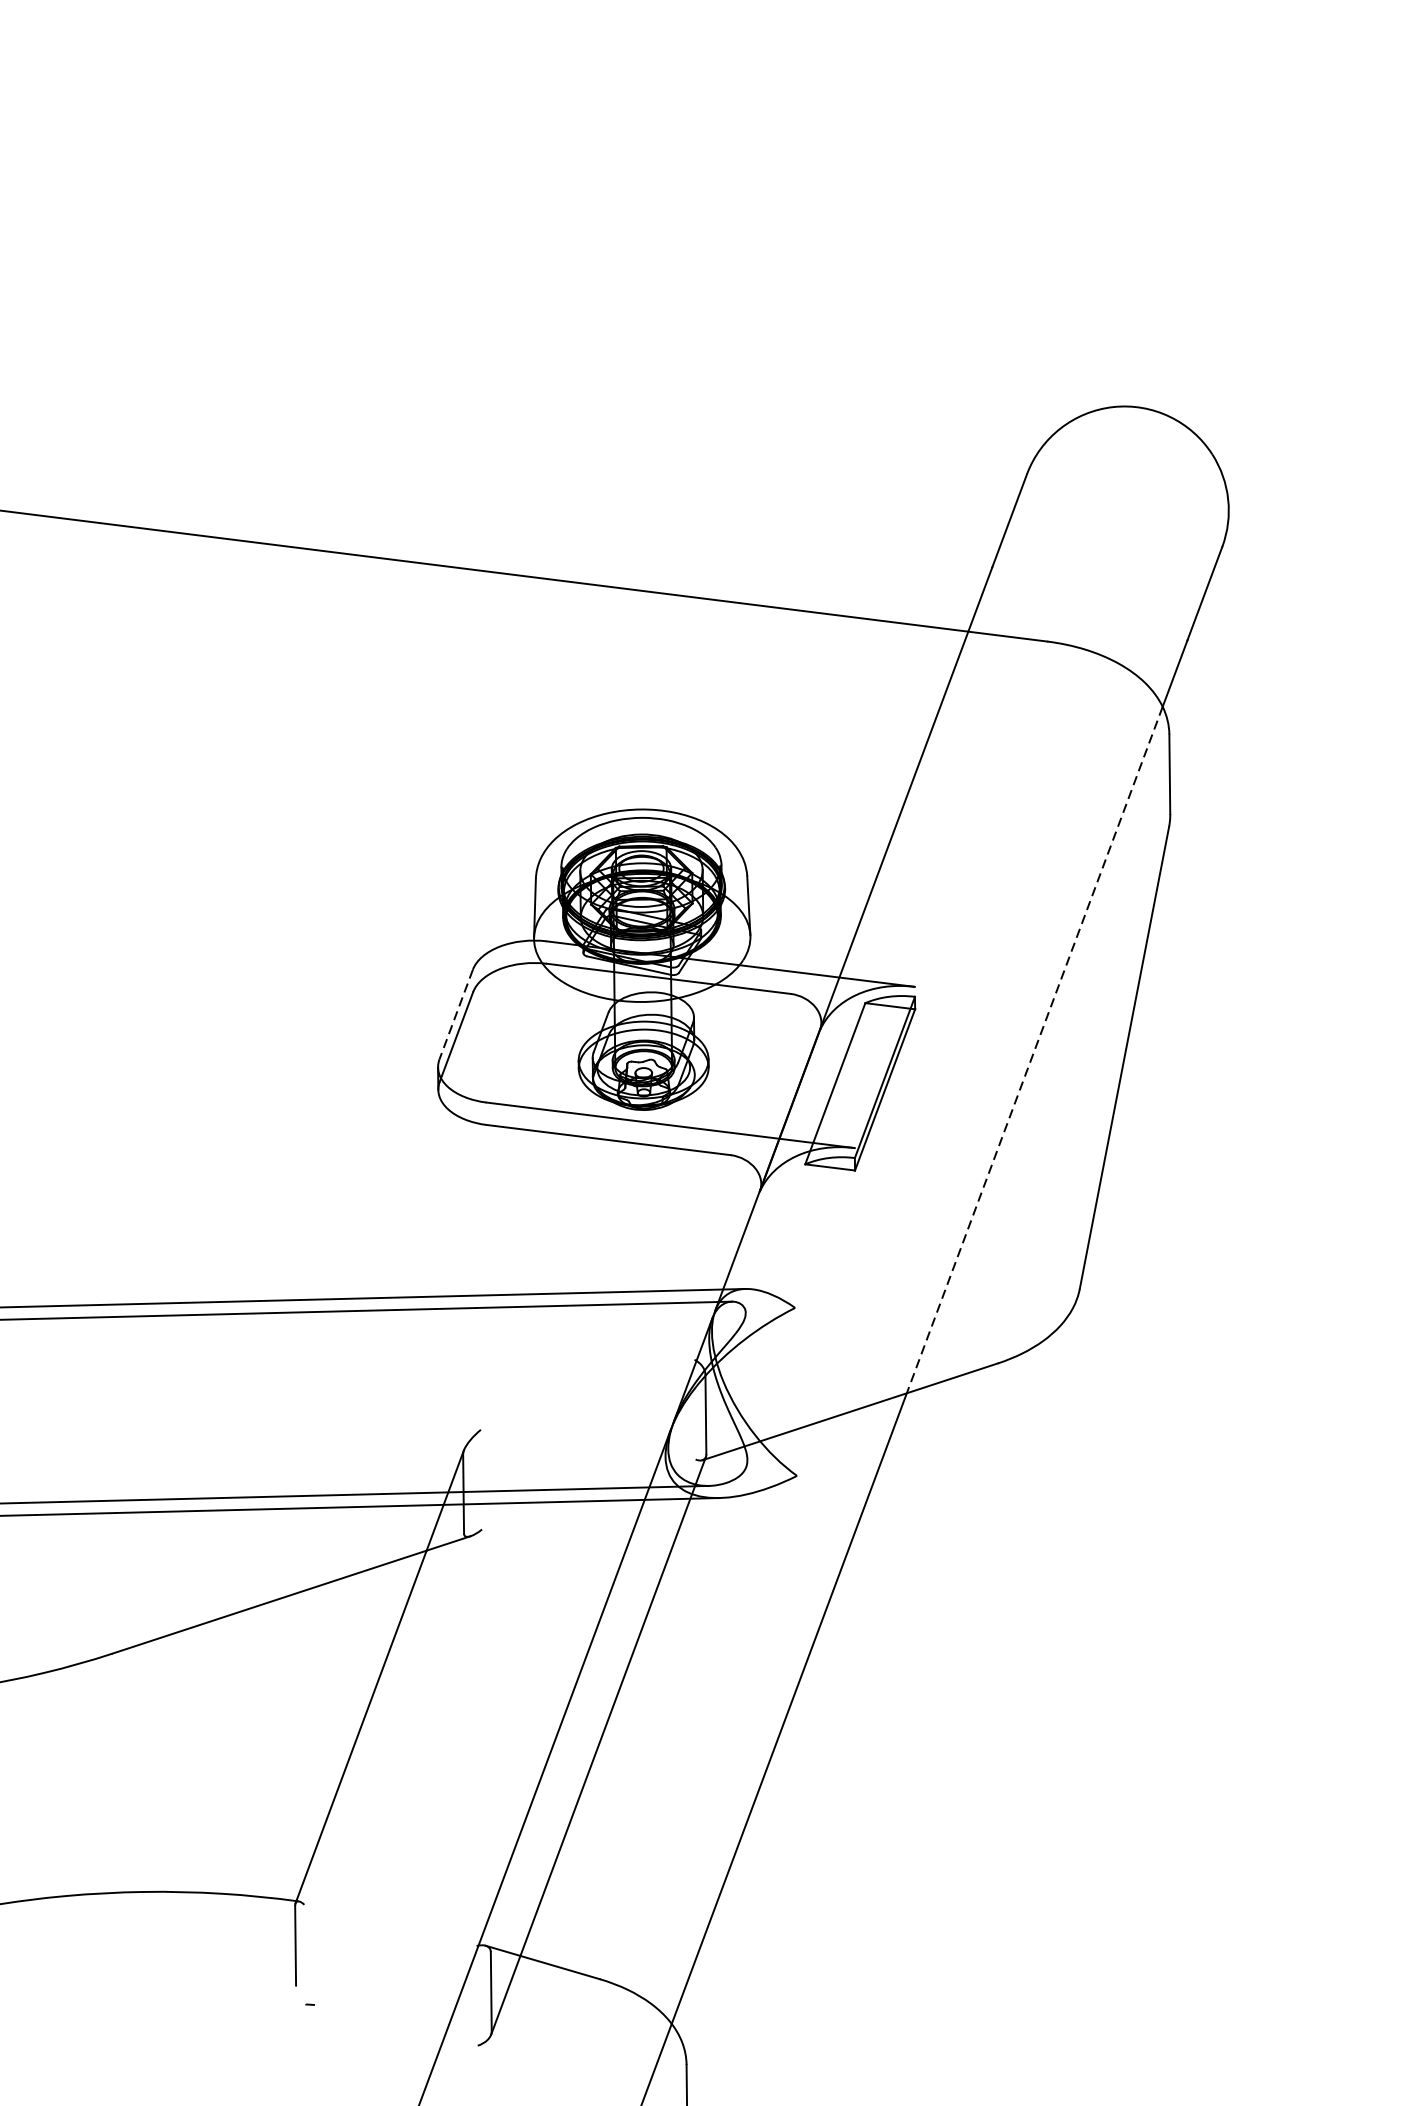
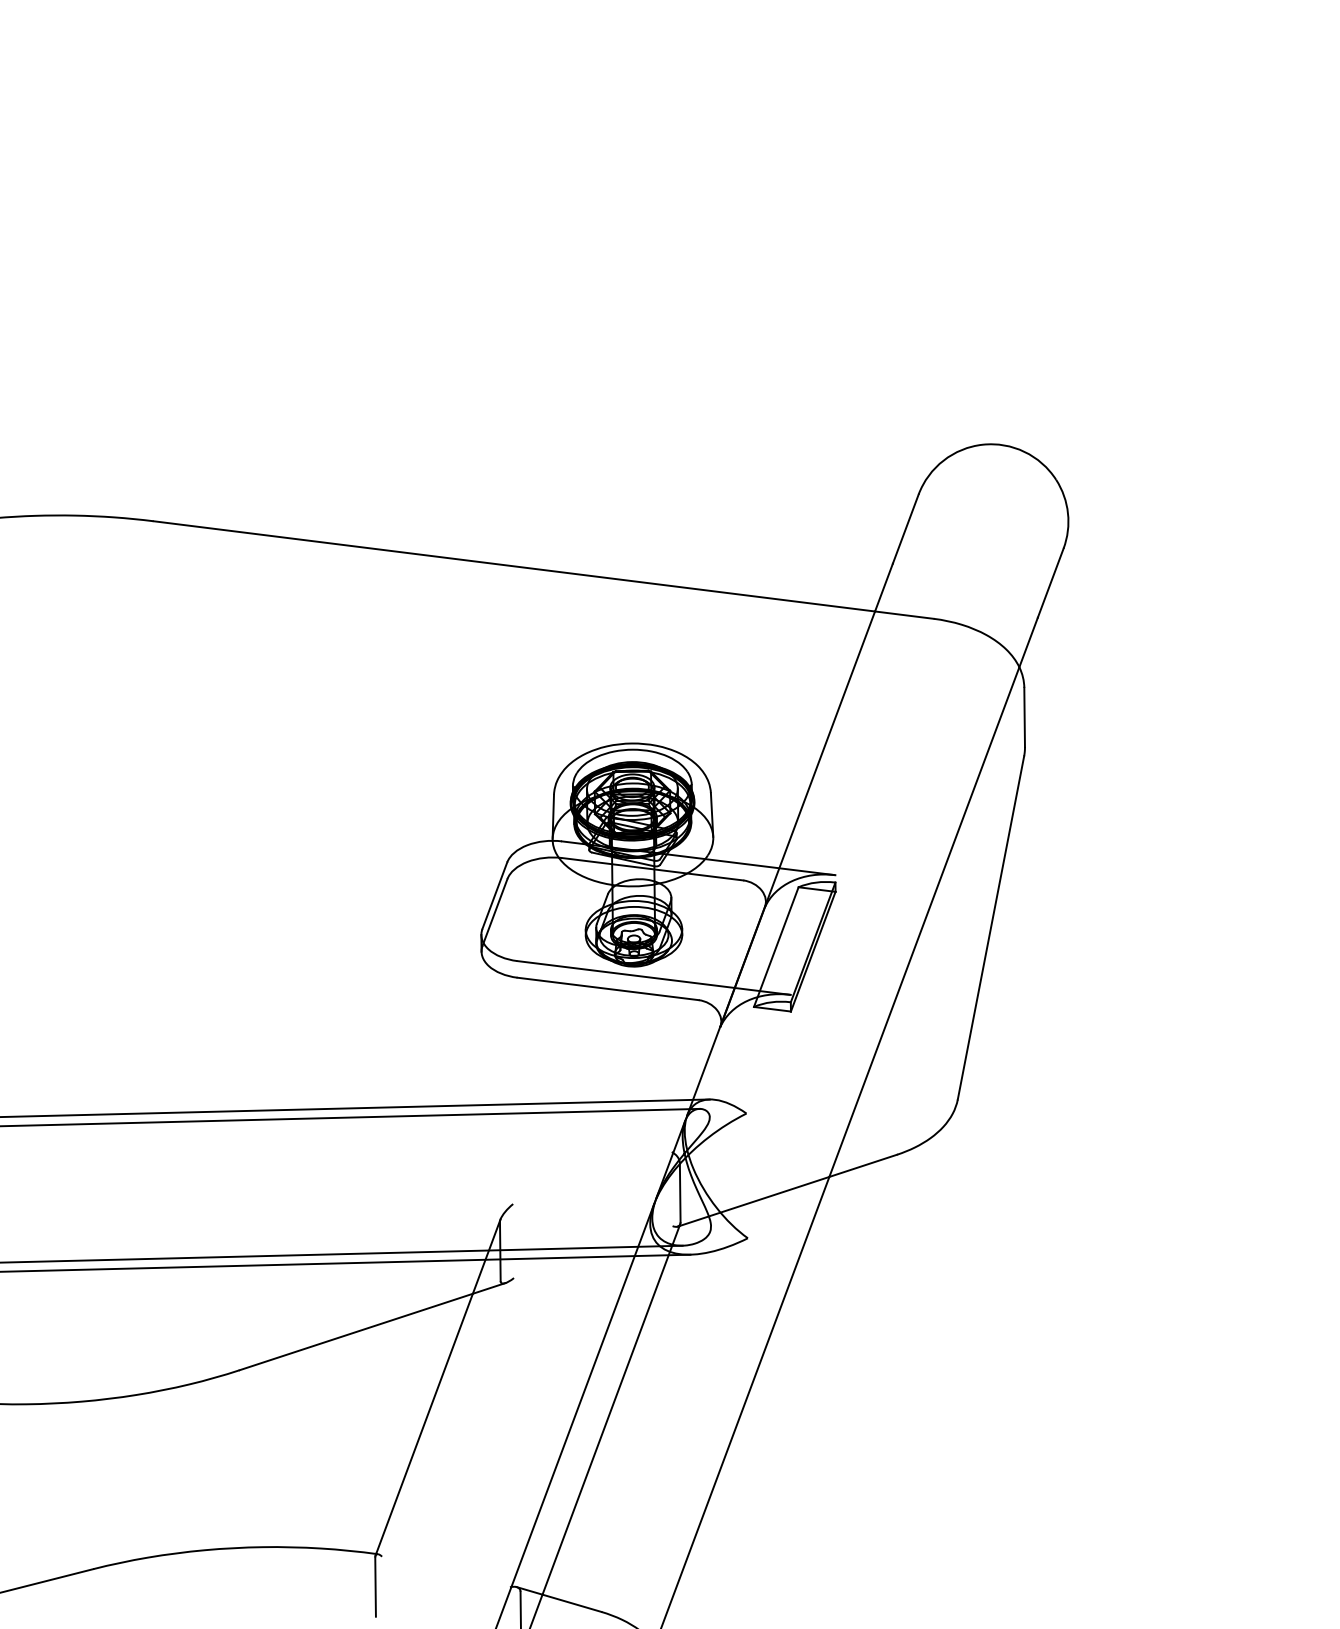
line: (455, 1015) -> (494, 896), dashed -> solid
line: (1034, 1050) -> (924, 922), dashed -> solid

